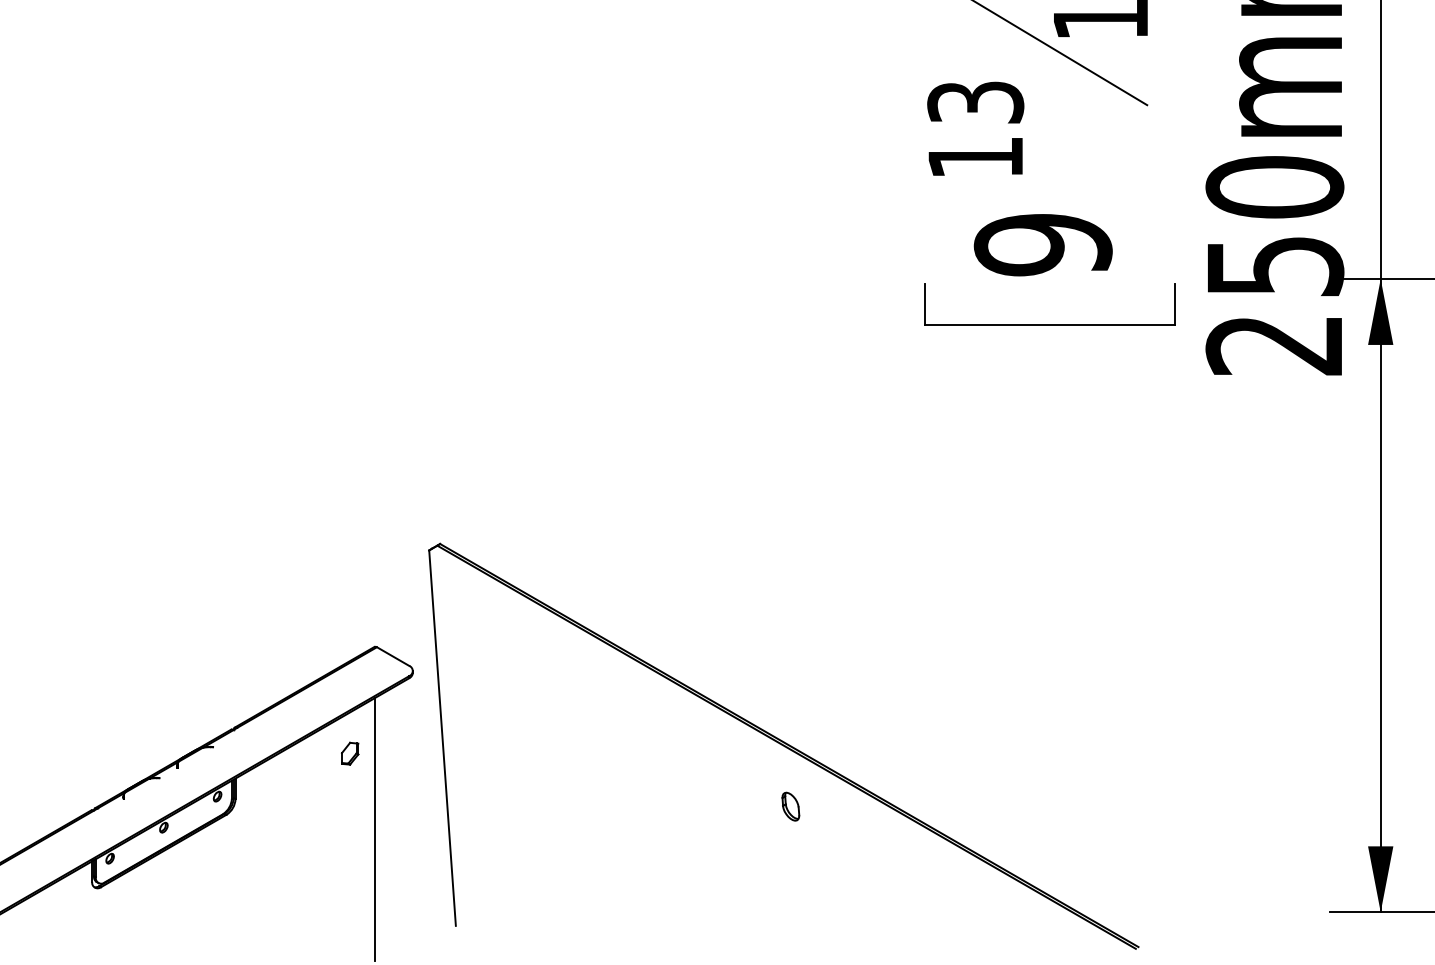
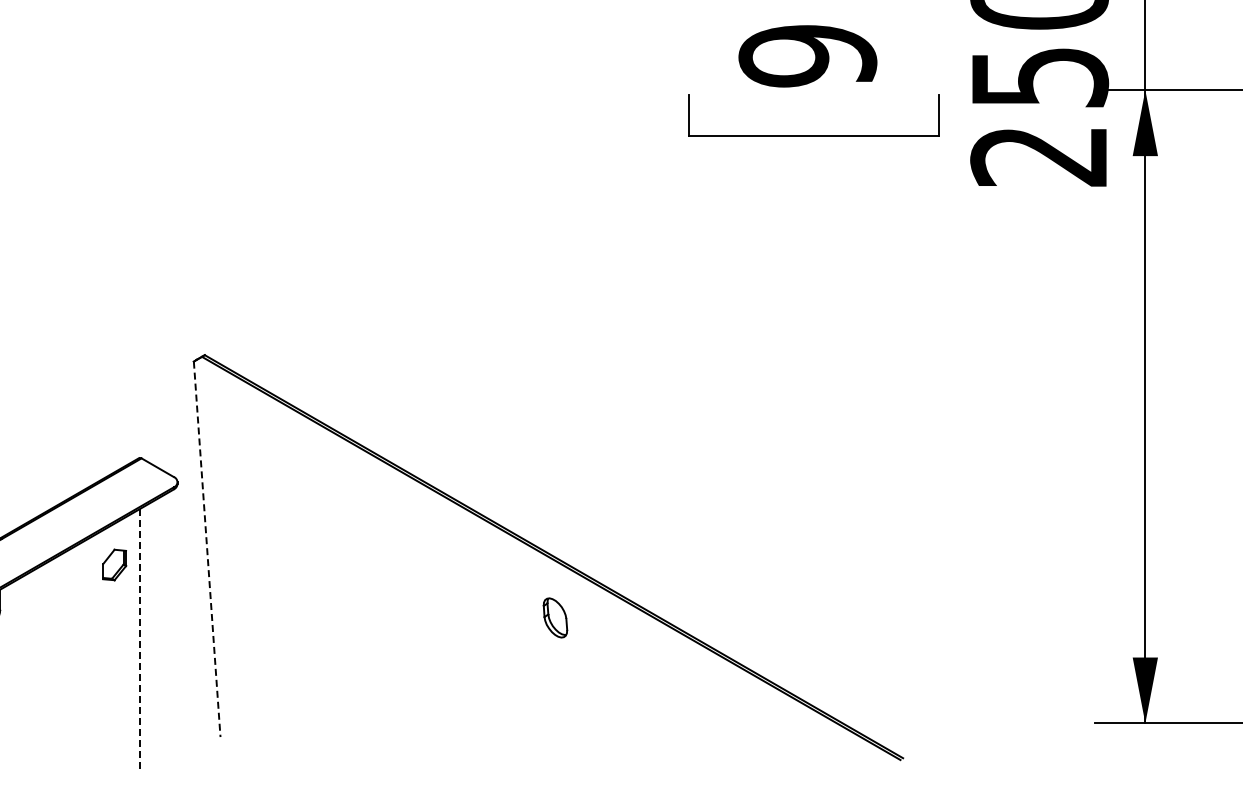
line: (442, 738) -> (207, 549), solid -> dashed
part: (350, 753) -> (115, 564), size x1.4
part: (790, 806) -> (555, 617), size x1.4
line: (375, 829) -> (140, 640), solid -> dashed

